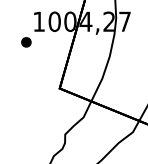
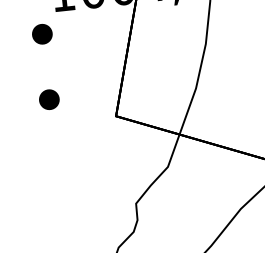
part: (26, 76) -> (49, 99), added

